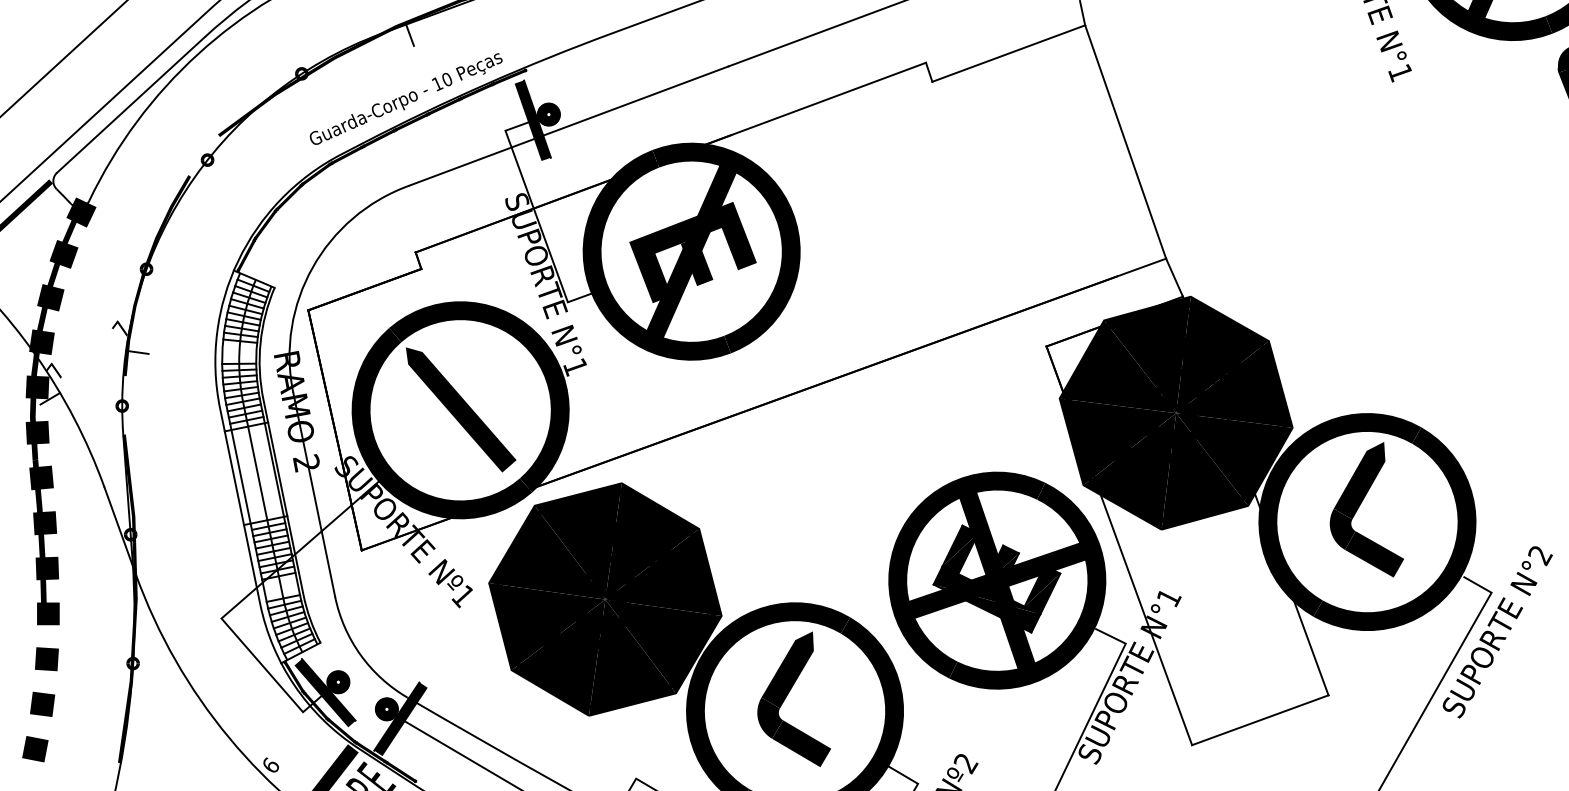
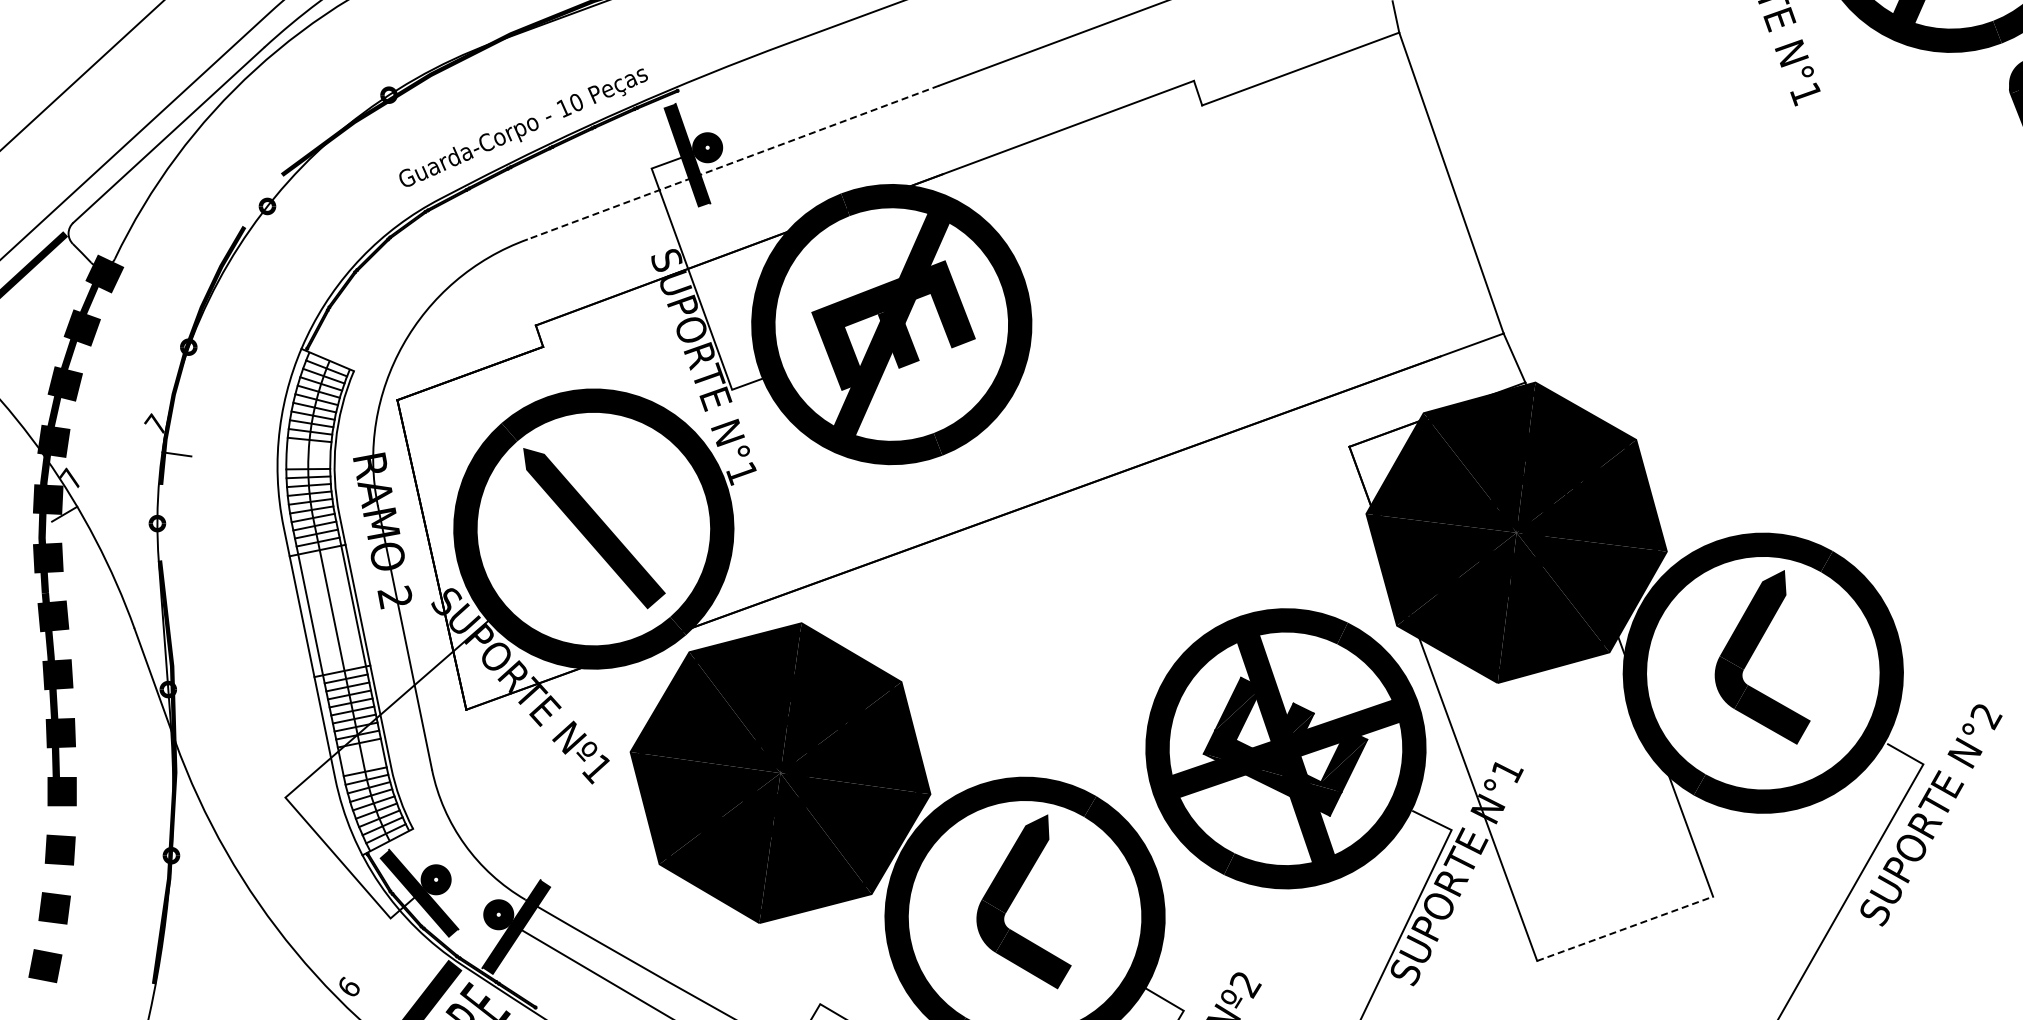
line: (409, 35) -> (528, 45), removed
line: (568, 126) -> (733, 162), solid -> dashed
line: (1260, 720) -> (1625, 928), solid -> dashed

